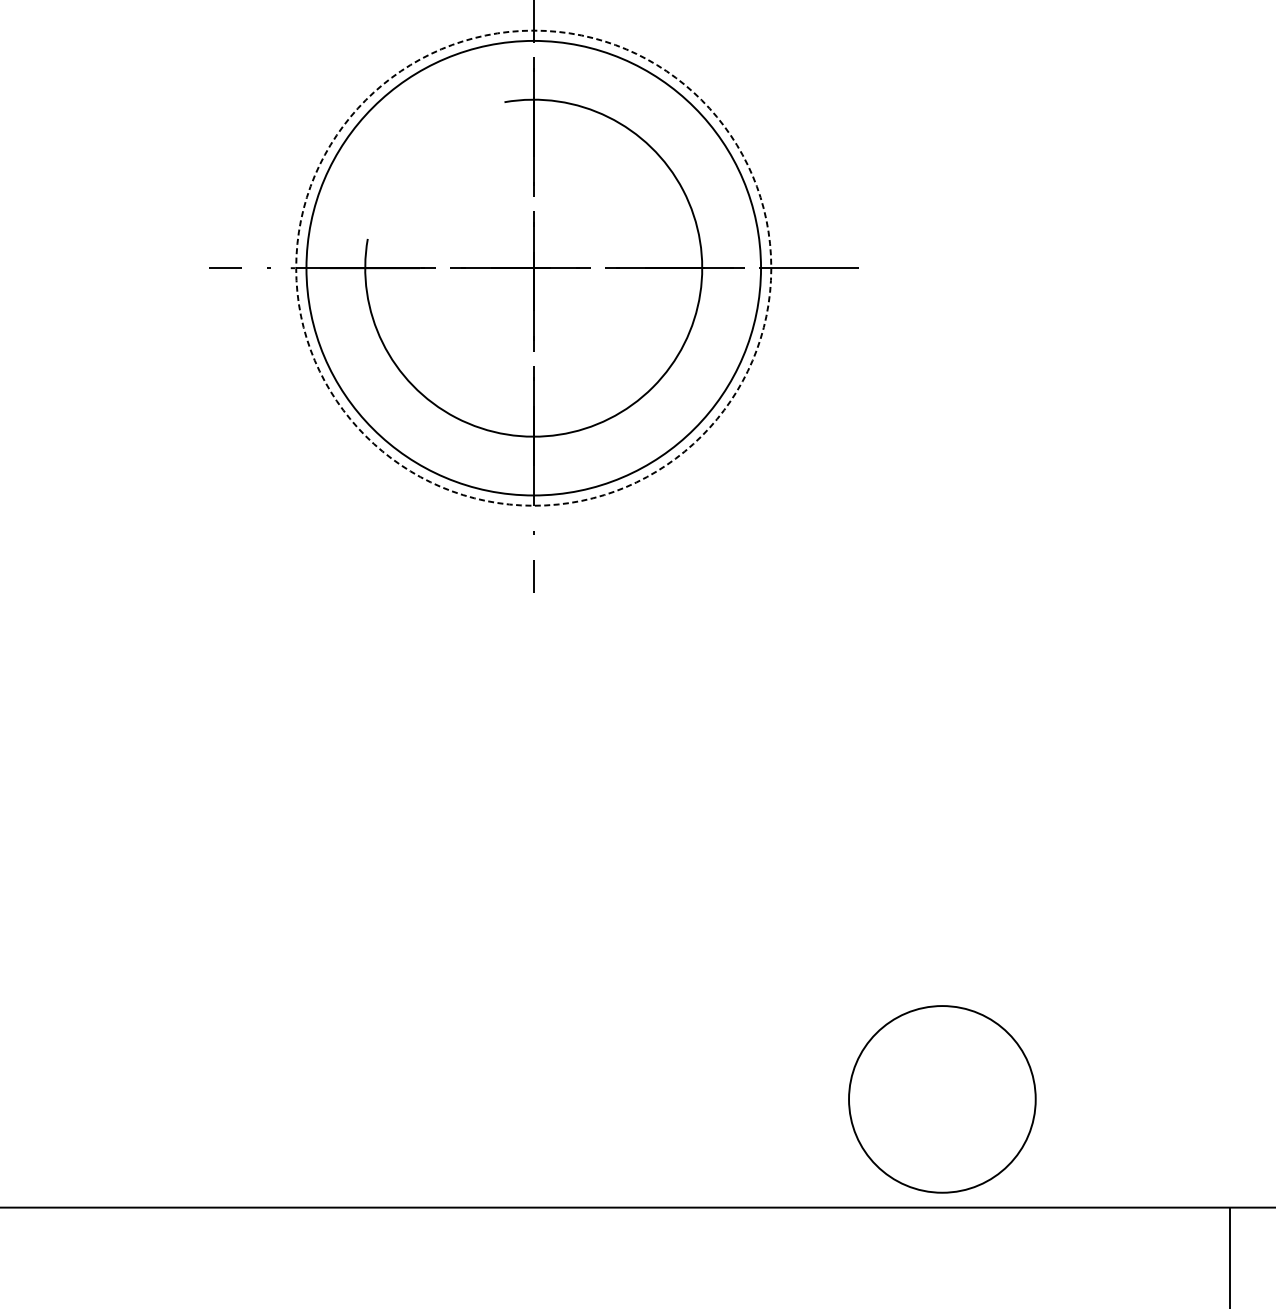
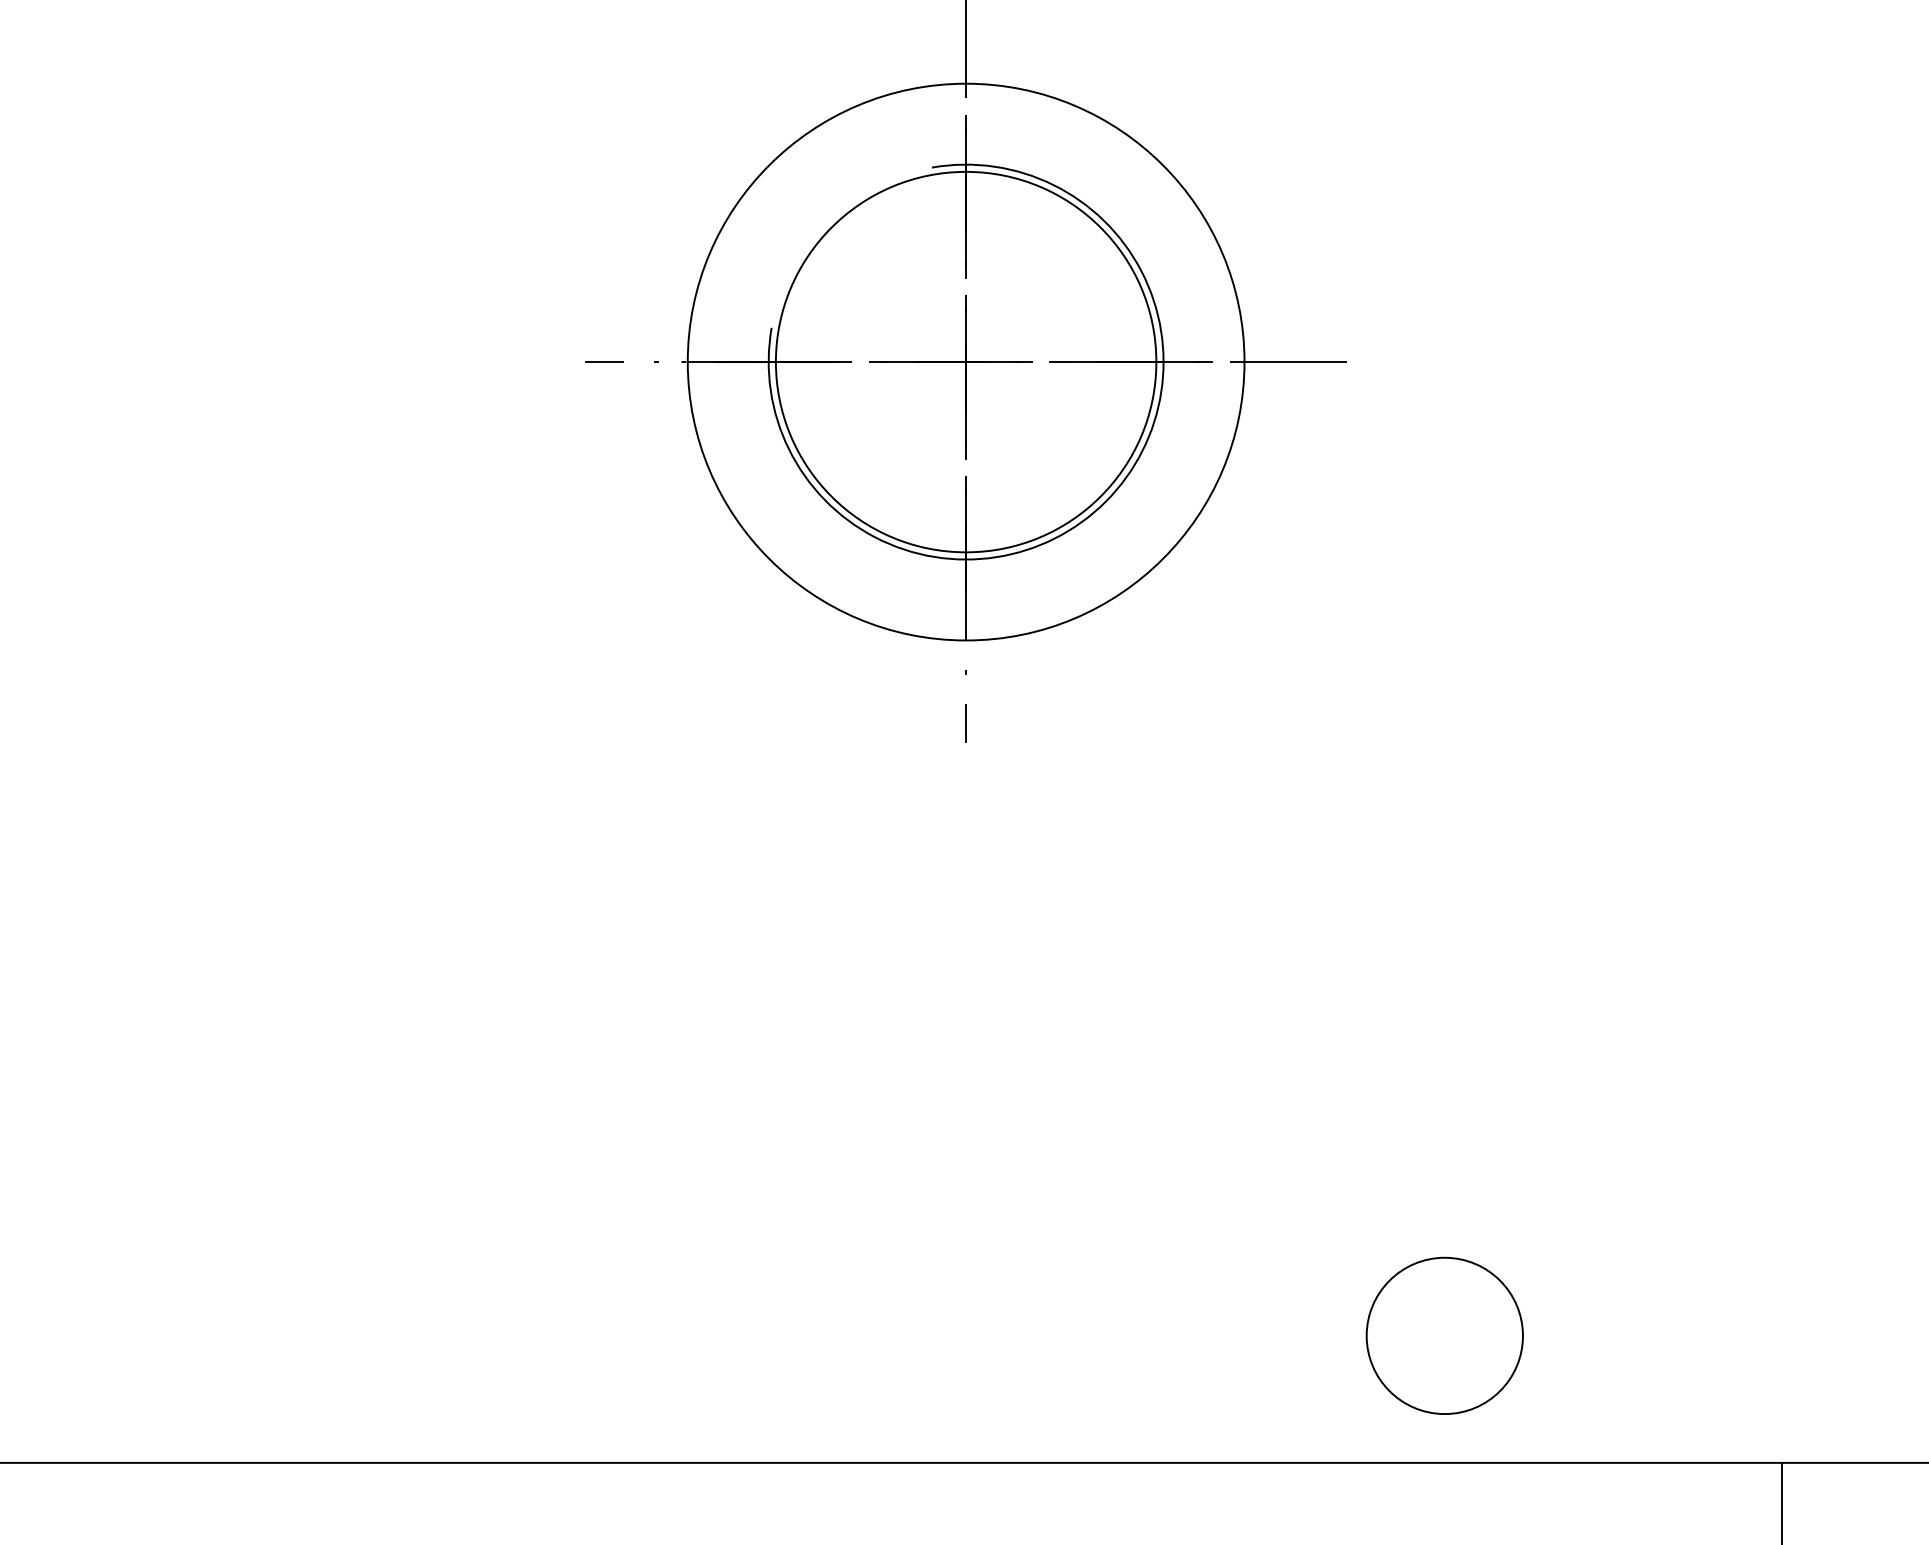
circle: (533, 267) -> (965, 361), dashed -> solid
circle: (533, 267) -> (965, 361), size x0.71
circle: (941, 1098) -> (1444, 1335), size x0.71

